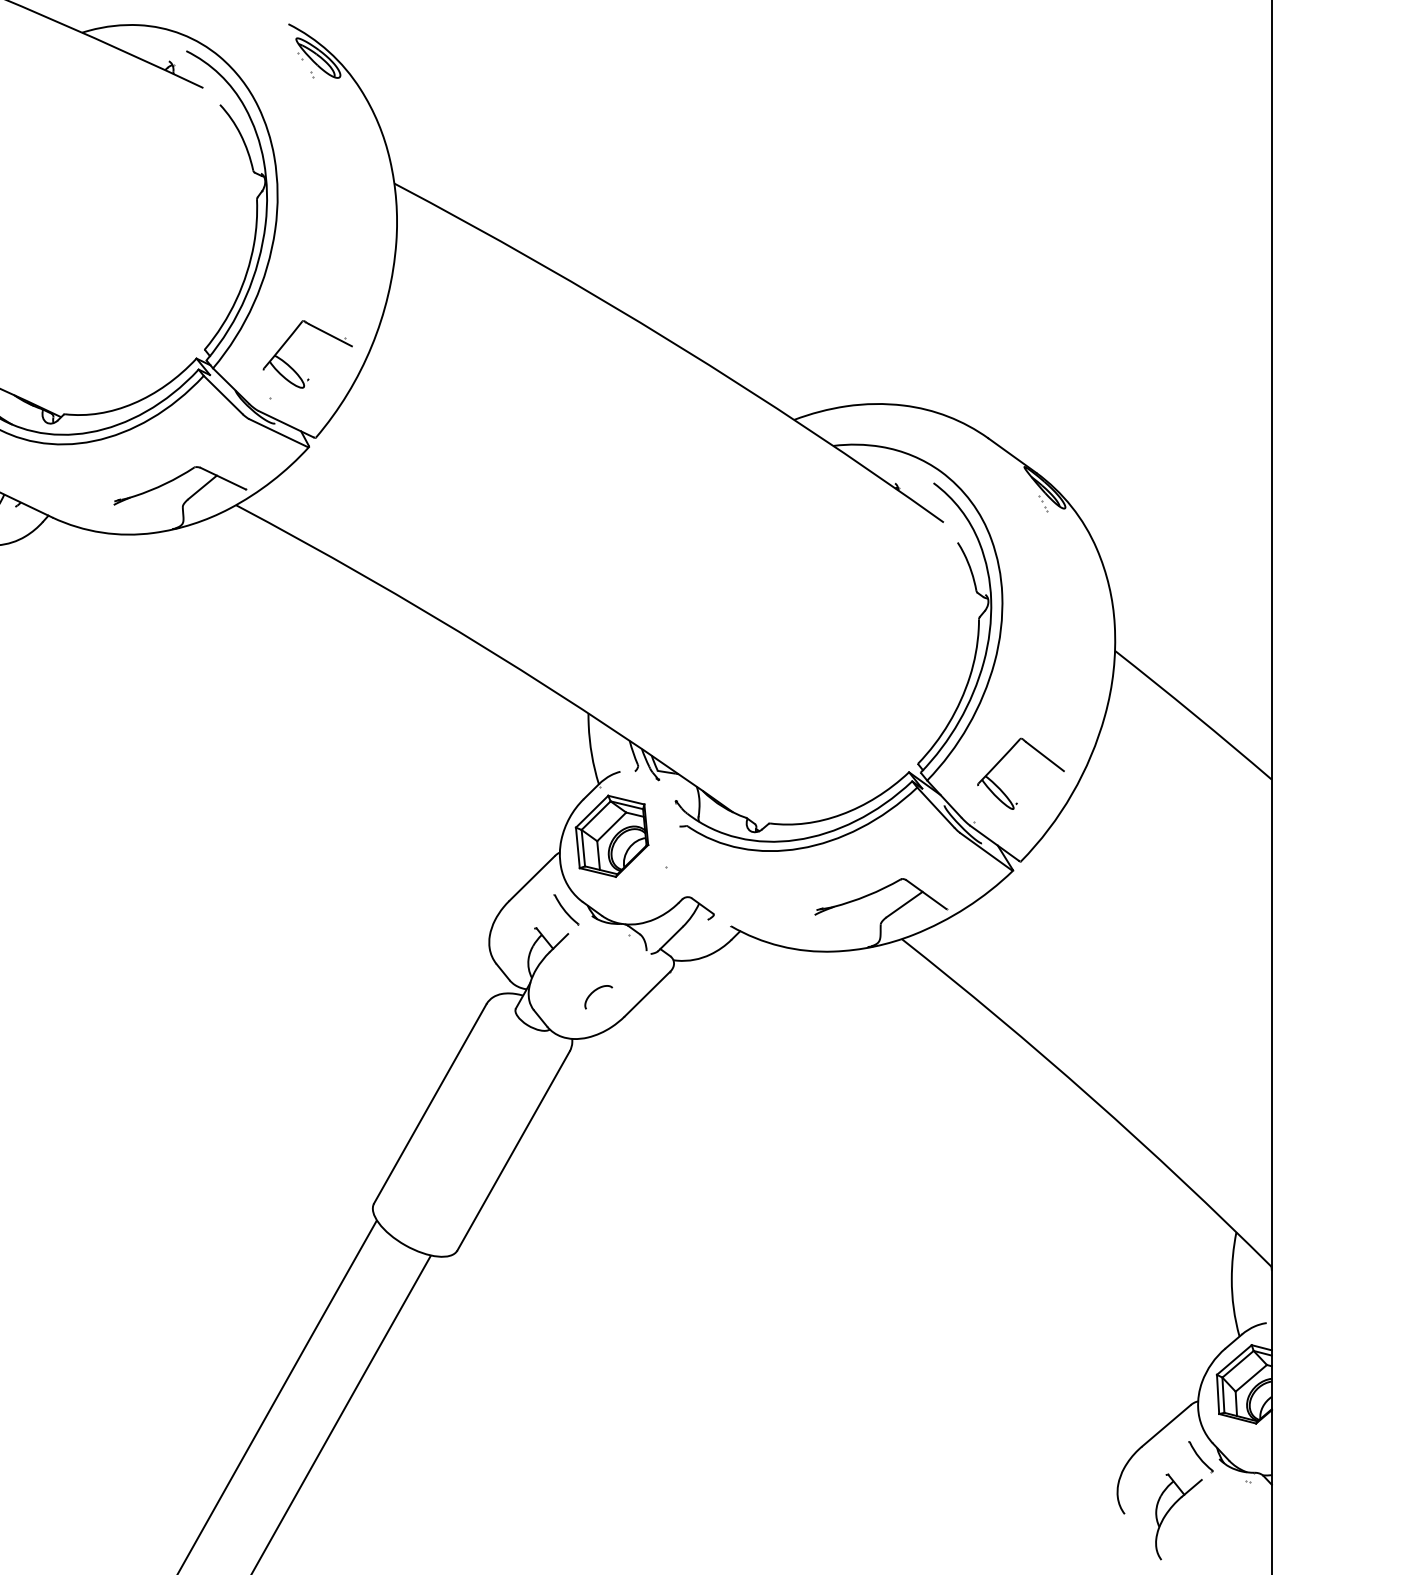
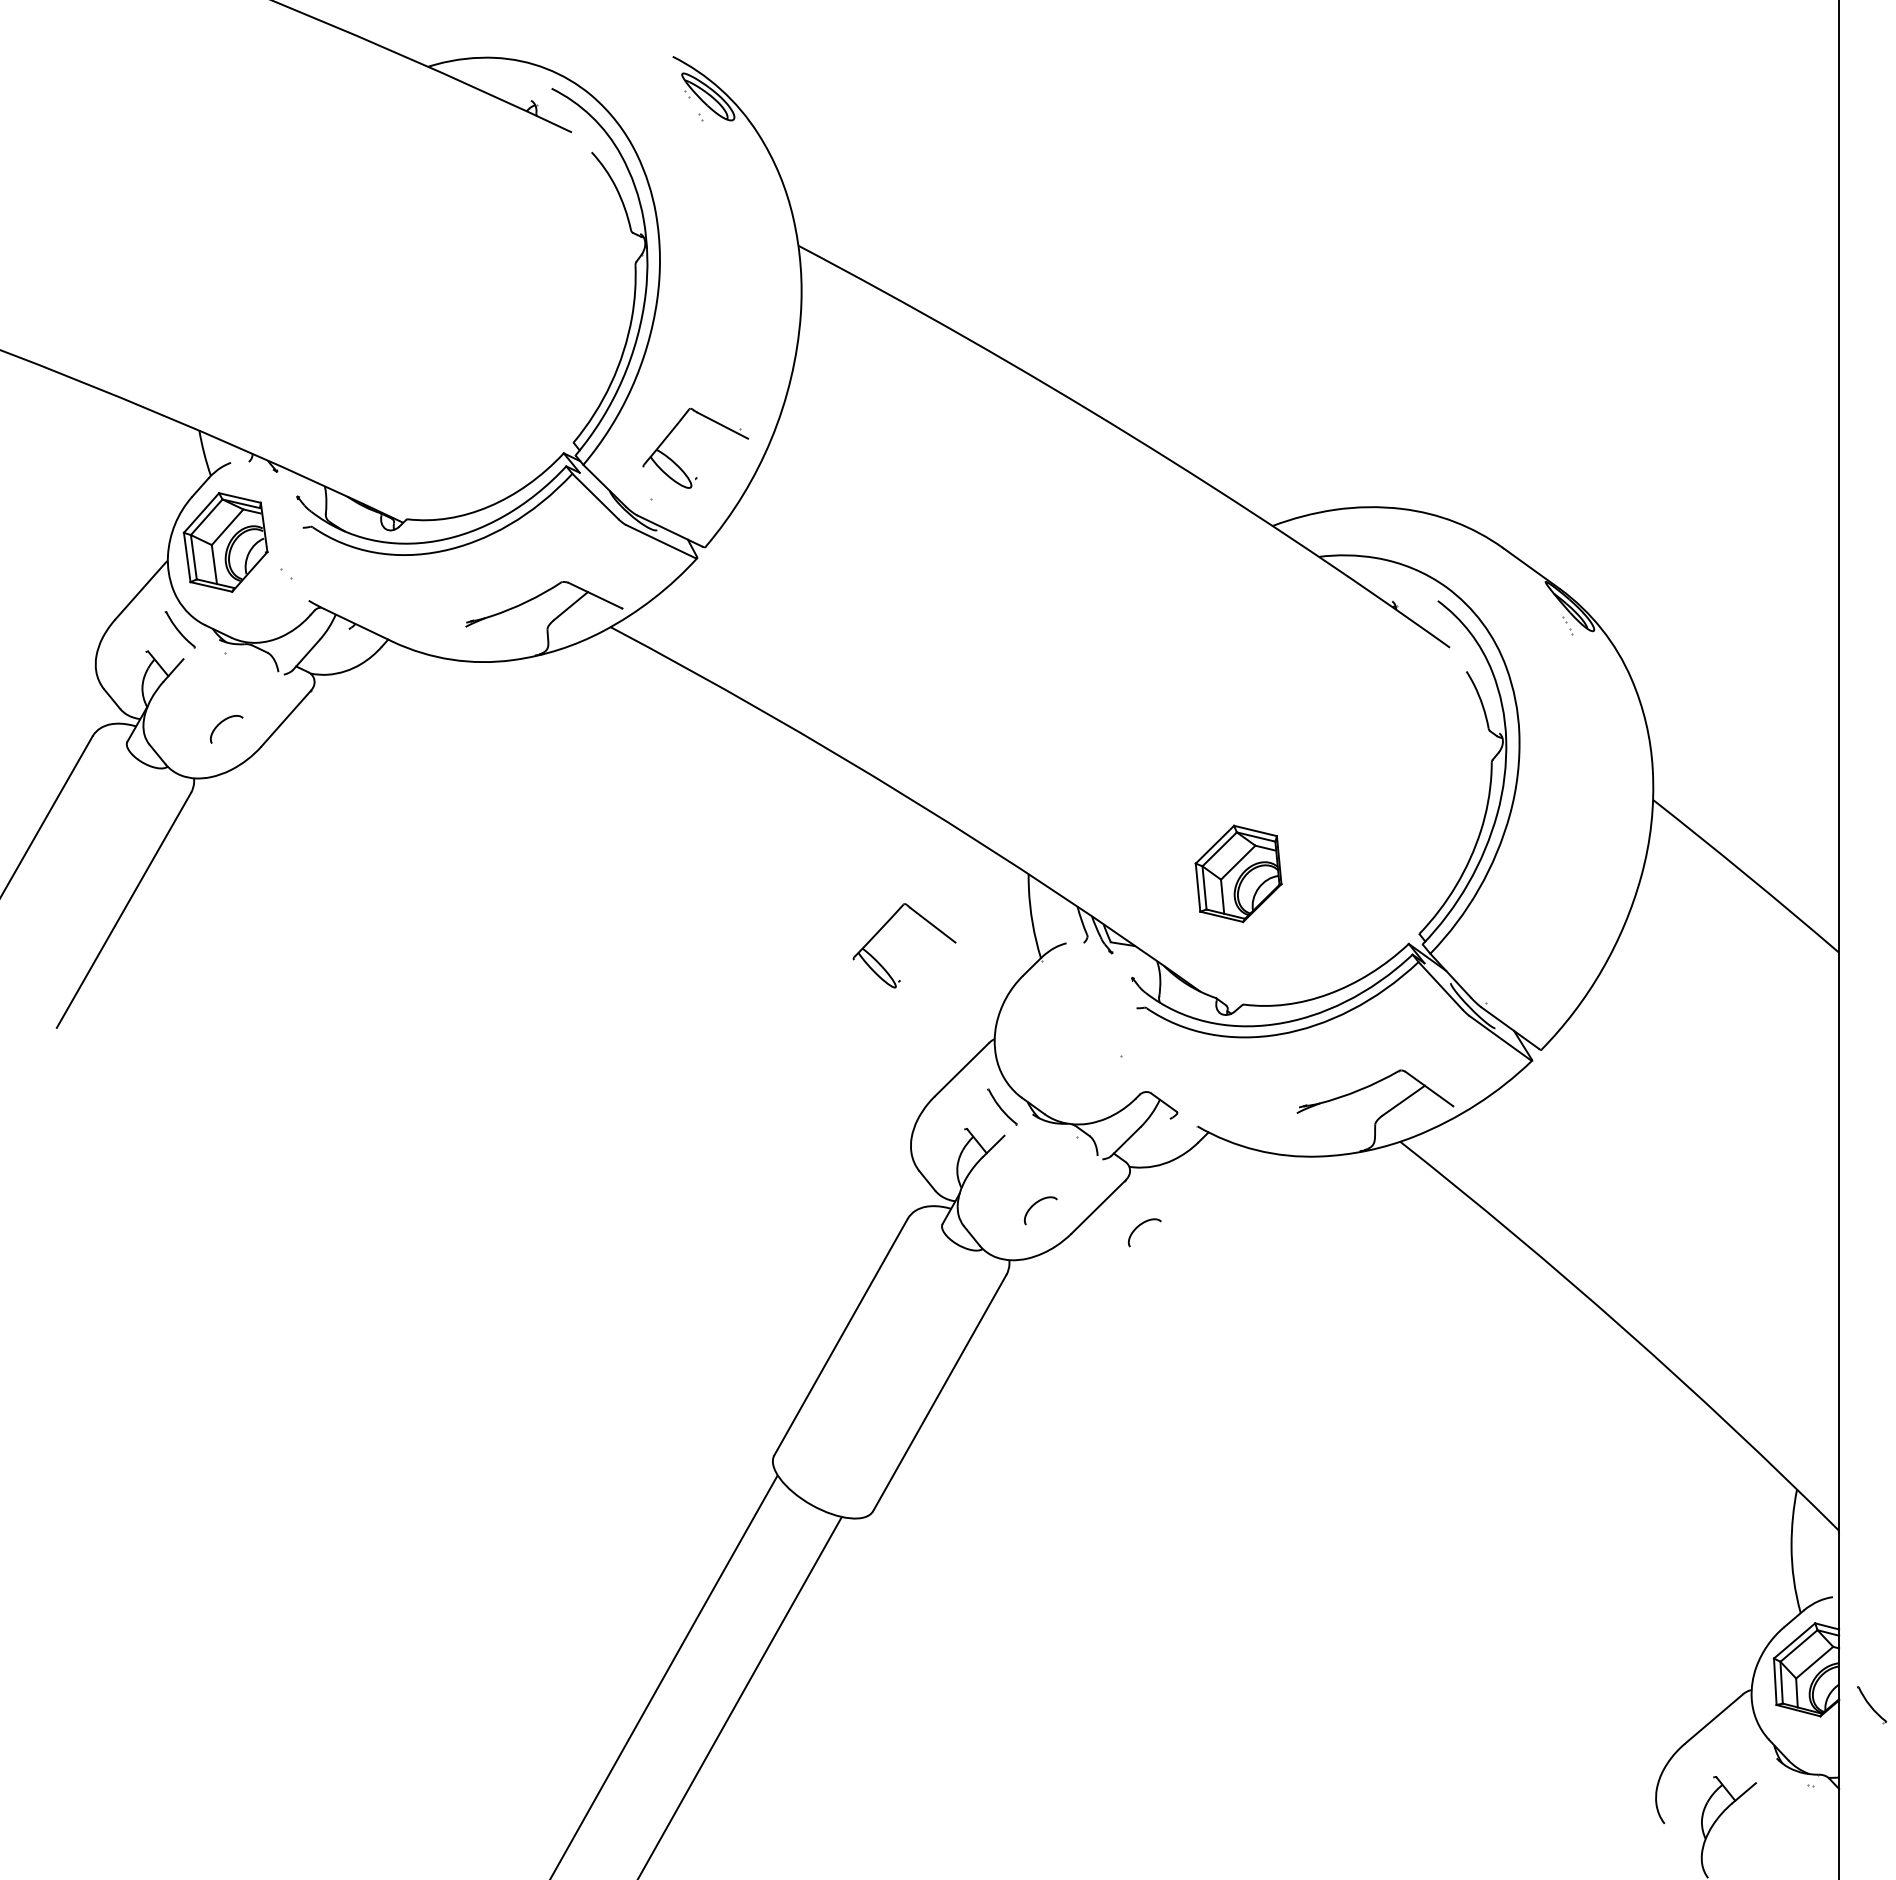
part: (1004, 756) -> (885, 925), moved
part: (611, 836) -> (1238, 873), moved
curve: (683, 1009) -> (1141, 1225), added
part: (1200, 1457) -> (1871, 1705), moved

